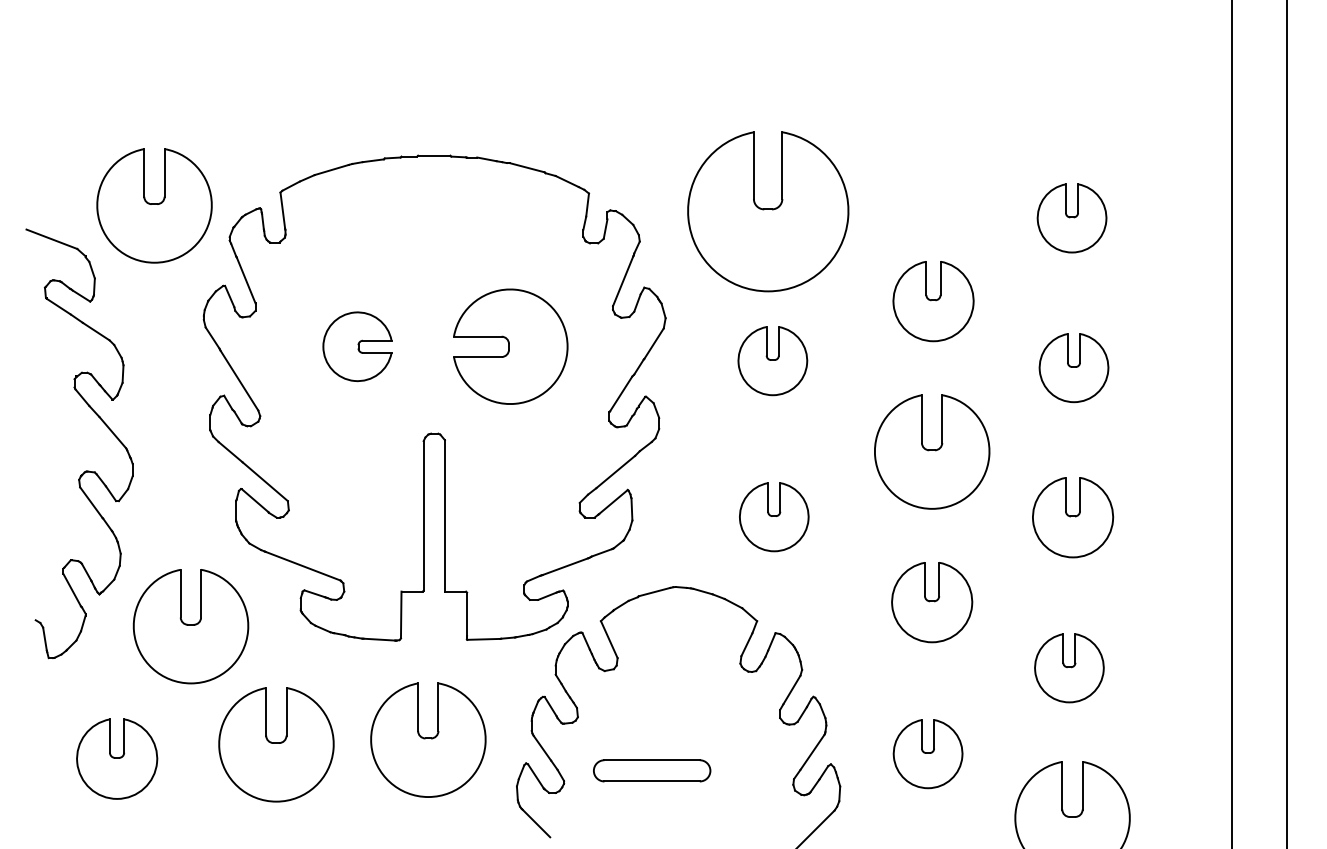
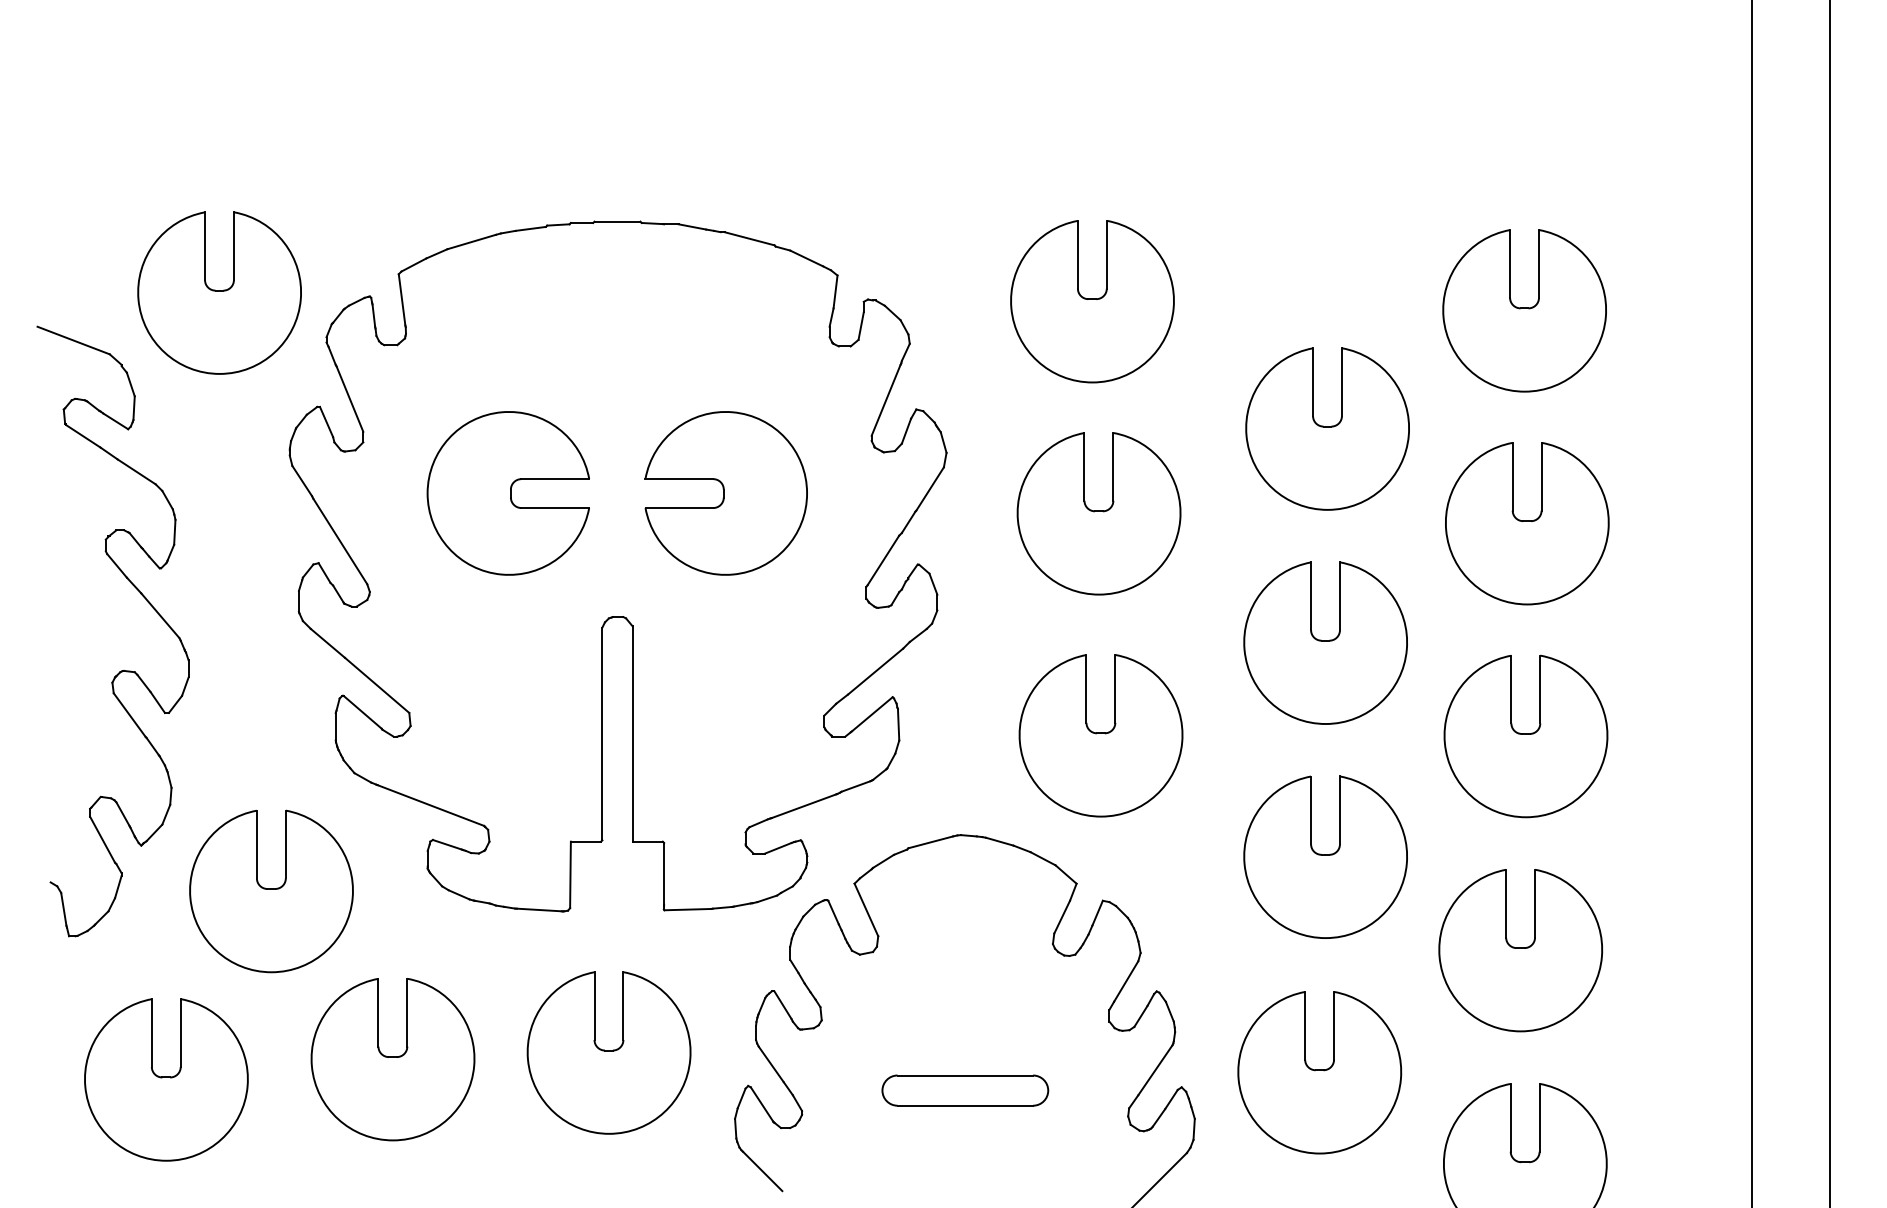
part: (768, 211) -> (1092, 301), size x0.71
part: (1072, 218) -> (1524, 310), size x1.67
part: (933, 301) -> (1327, 428), size x1.43
part: (356, 346) -> (507, 493), size x1.67
part: (772, 360) -> (1098, 513), size x1.67
part: (1074, 367) -> (1527, 523), size x1.67
part: (773, 516) -> (1100, 735), size x1.67
part: (1072, 517) -> (1525, 736), size x1.43
part: (932, 602) -> (1325, 856), size x1.43
part: (1069, 668) -> (1520, 950), size x1.67
part: (927, 753) -> (1319, 1072), size x1.67
part: (117, 758) -> (166, 1079), size x1.43
part: (652, 770) -> (965, 1090), moved

